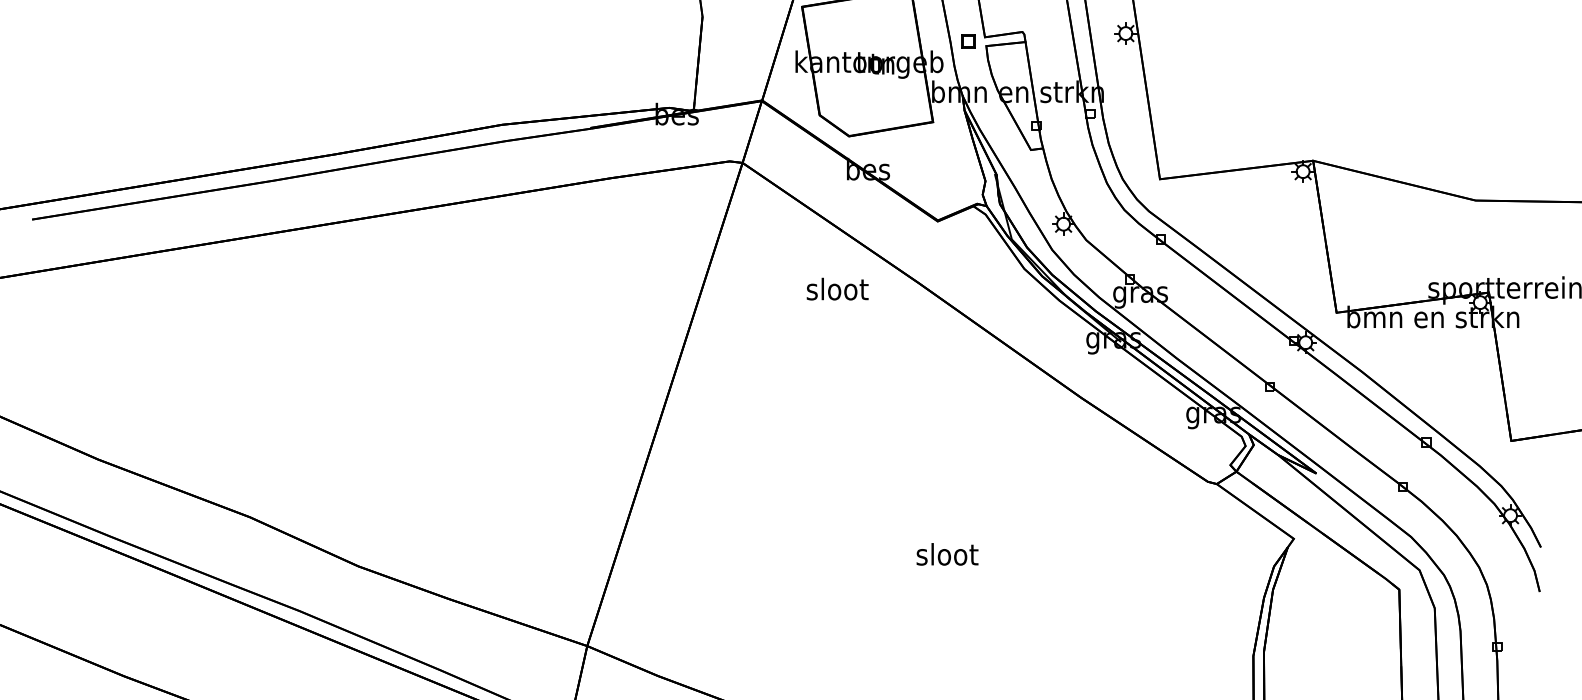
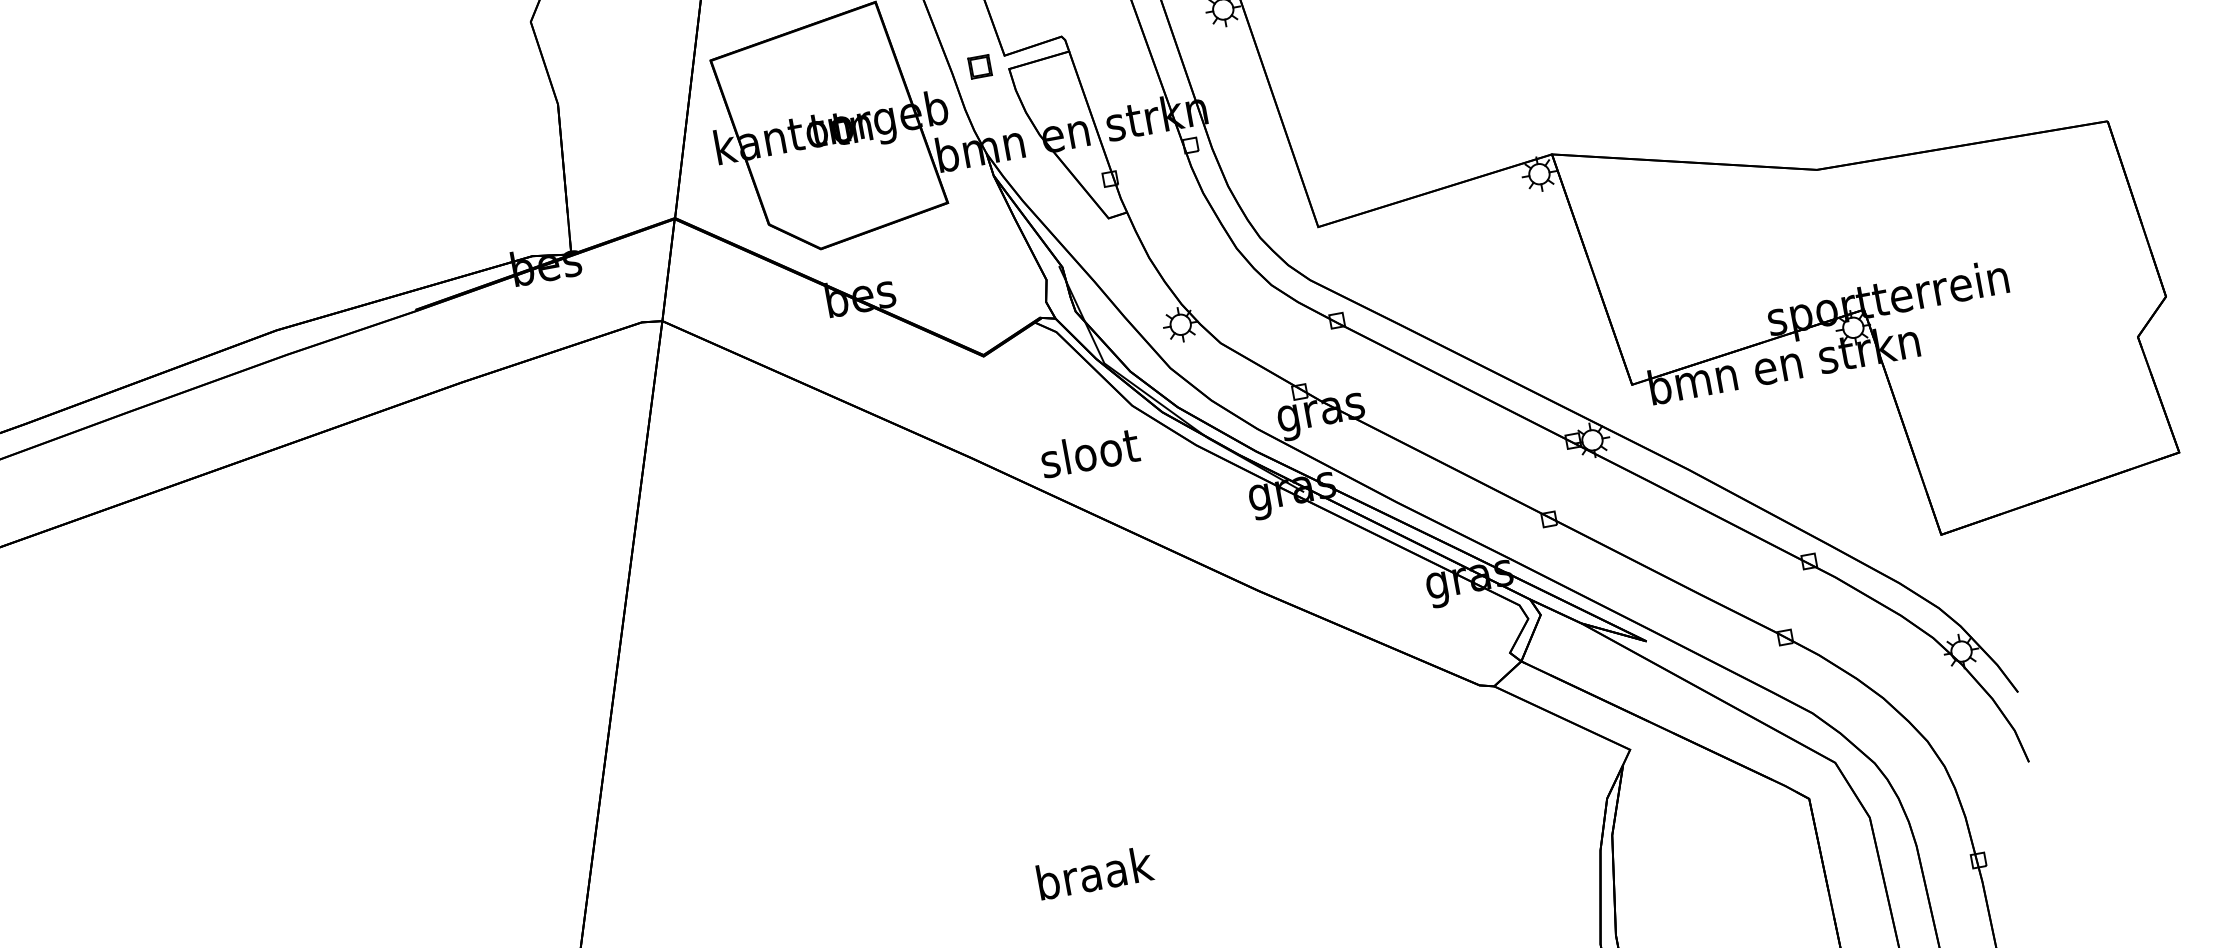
text: (837, 288) -> (1089, 451), moved
text: (947, 554) -> (1094, 873), sloot -> braak

